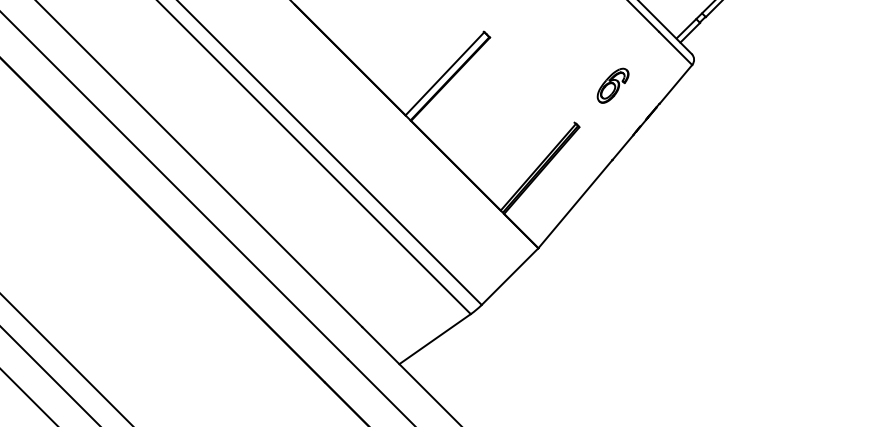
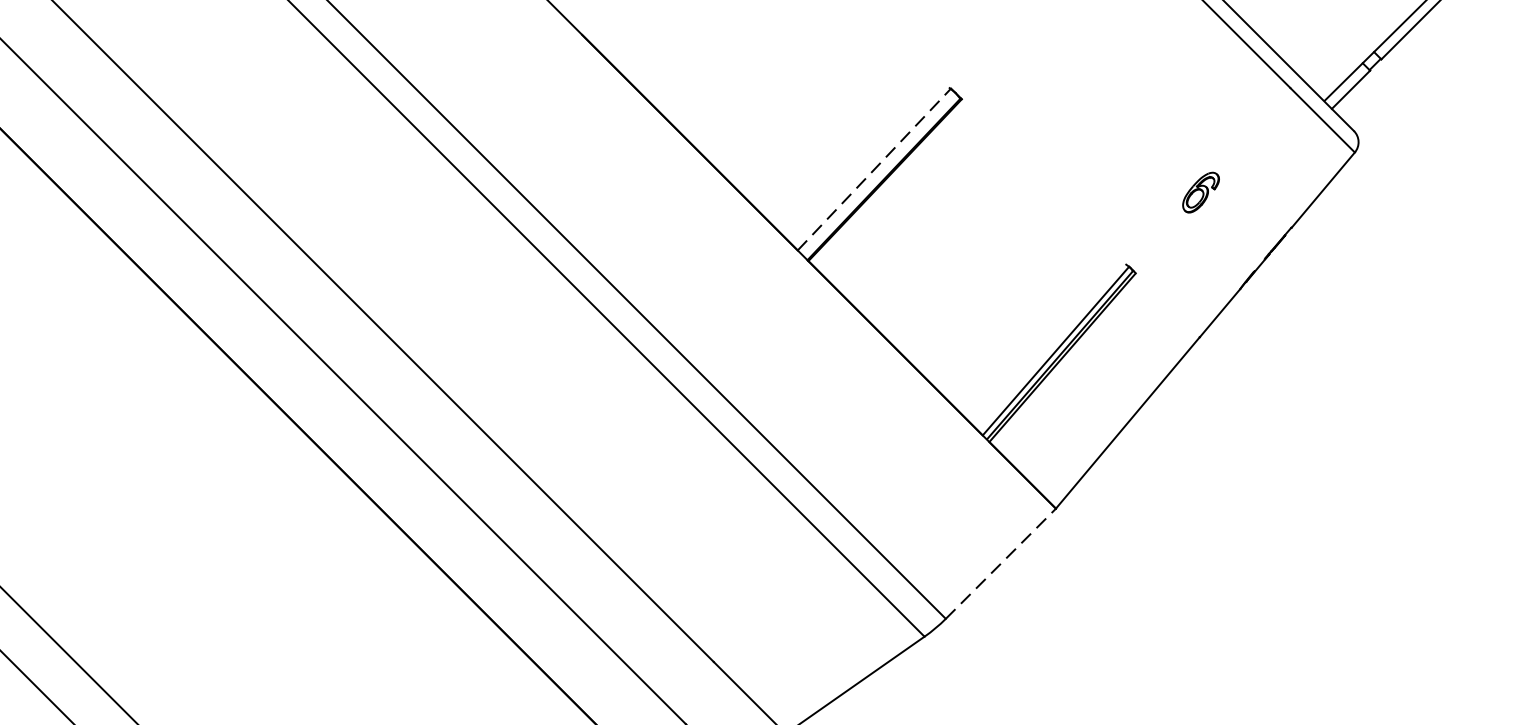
line: (445, 73) -> (875, 168), solid -> dashed
part: (612, 85) -> (1199, 192), size x0.6
line: (510, 276) -> (1001, 563), solid -> dashed

